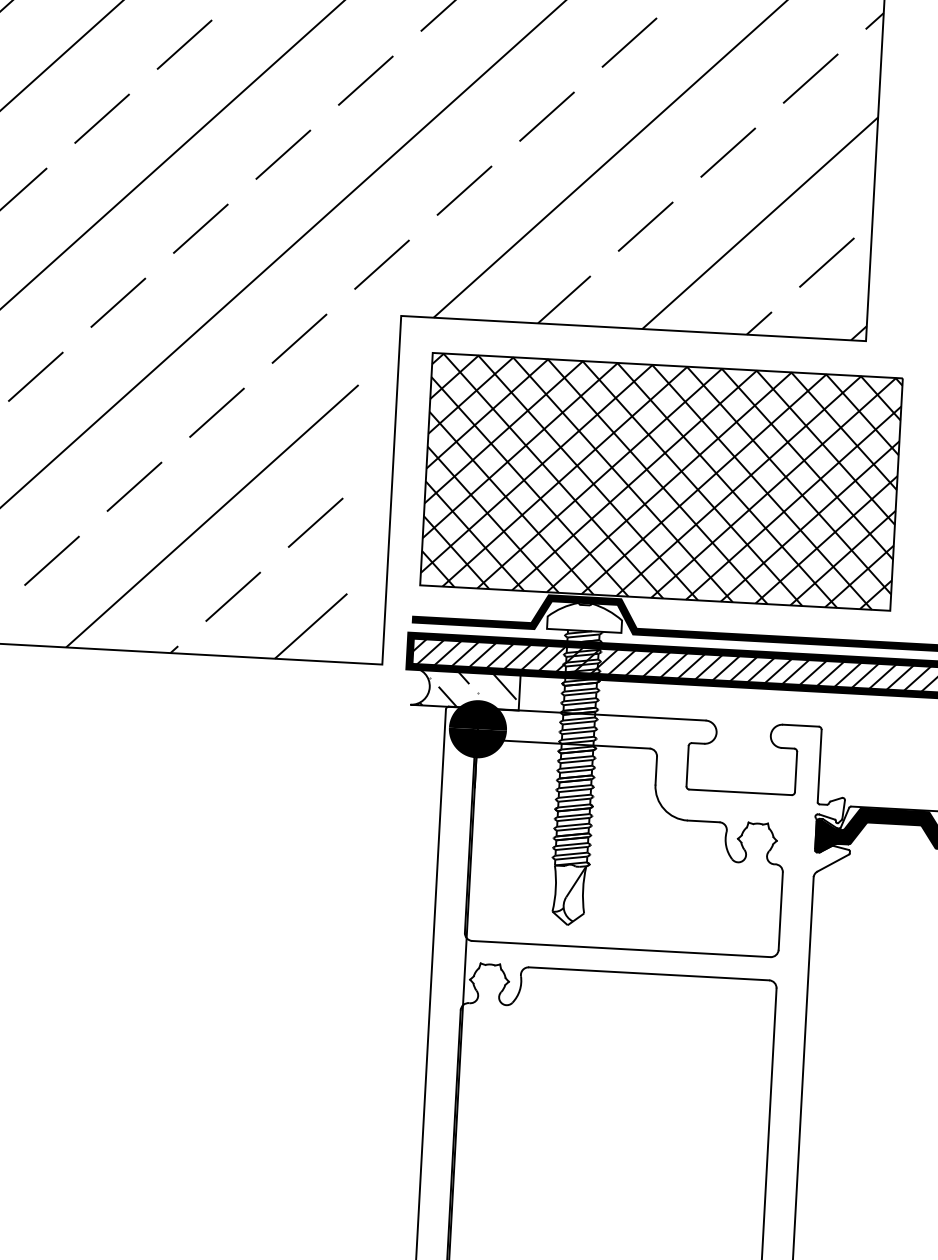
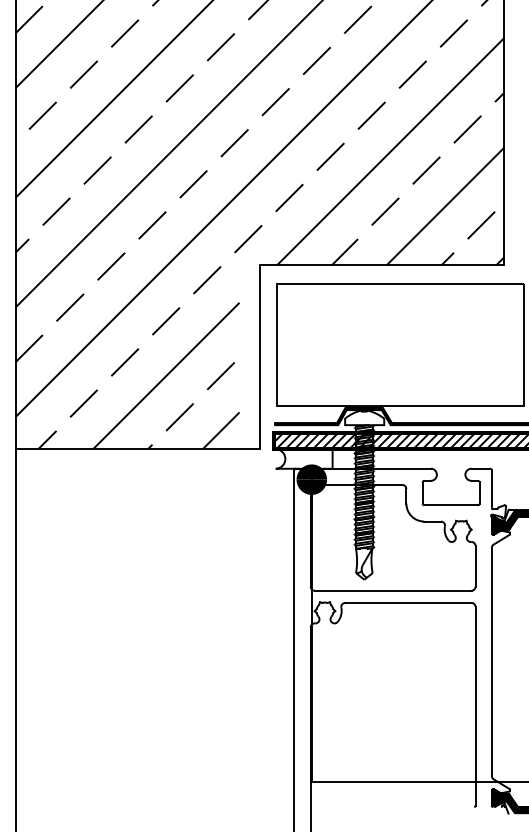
hatch: (660, 481) -> (400, 344), removed
hatch: (468, 688) -> (305, 458), removed

